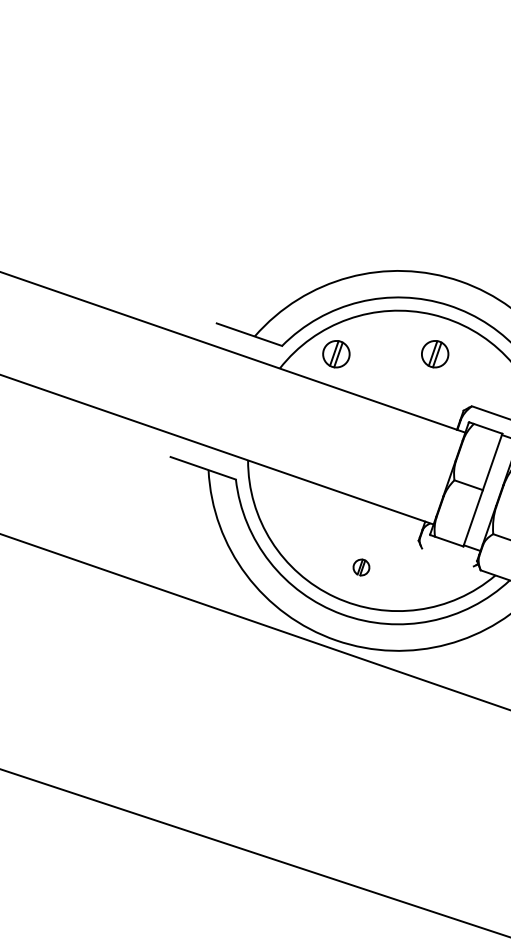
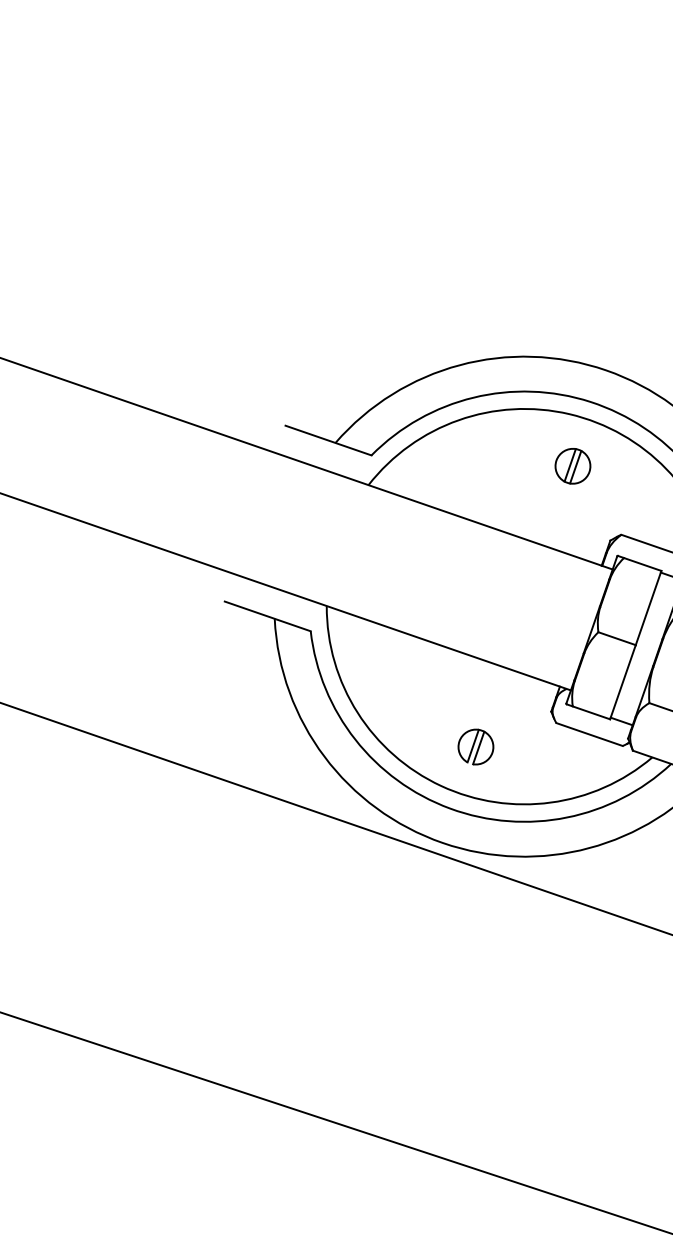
part: (336, 354) -> (442, 466), removed
line: (447, 558) -> (589, 734), added
part: (361, 567) -> (475, 746), size x1.67

